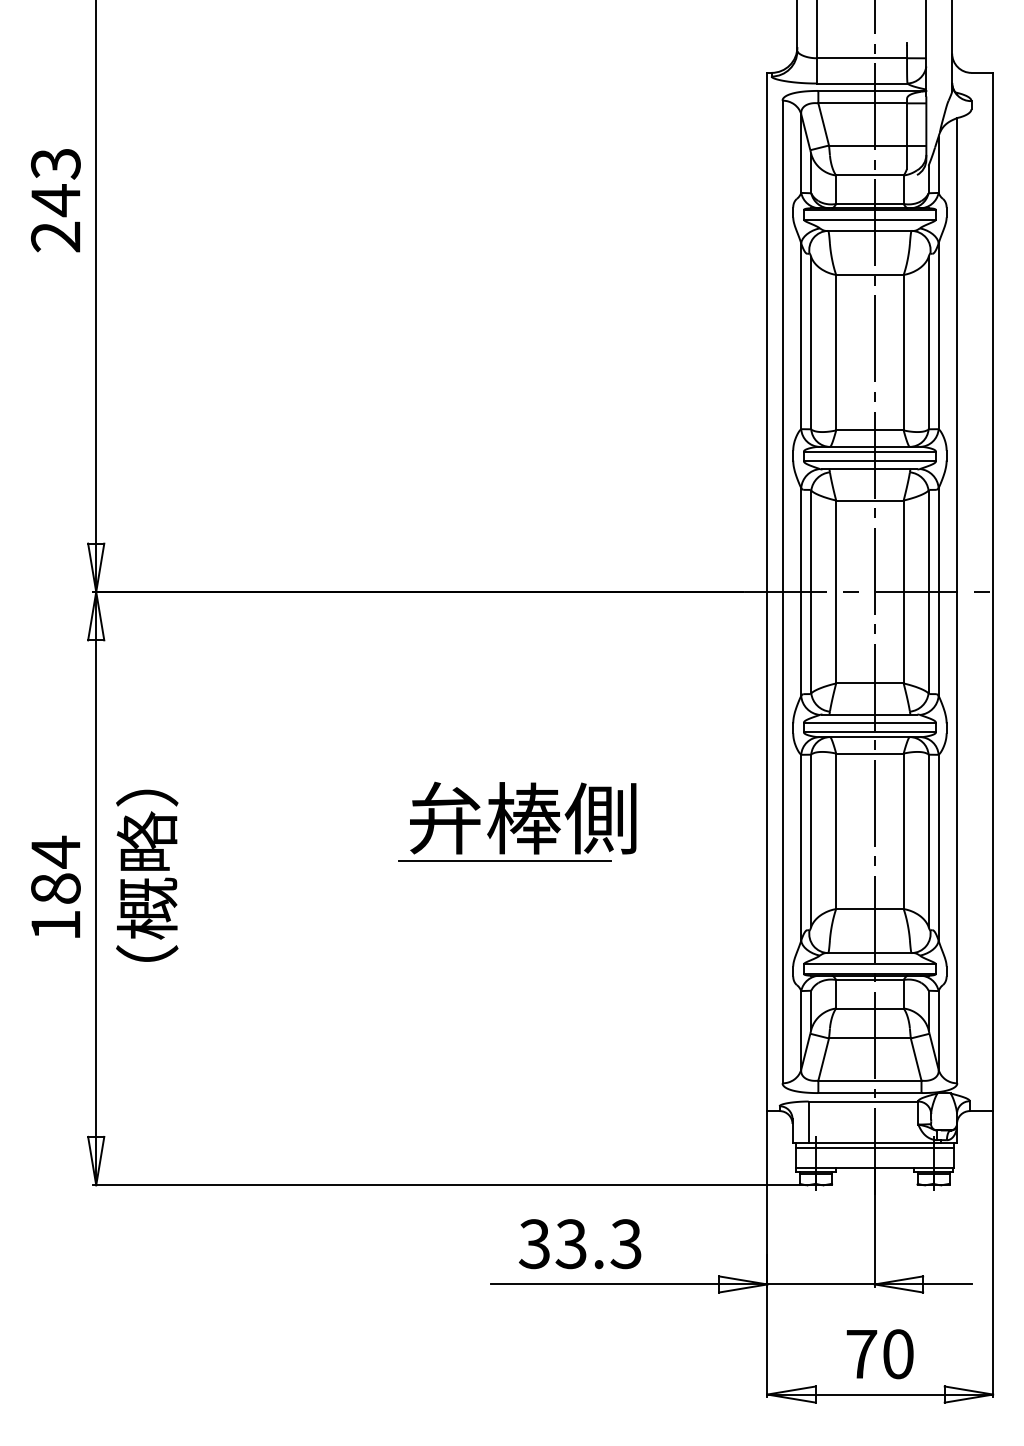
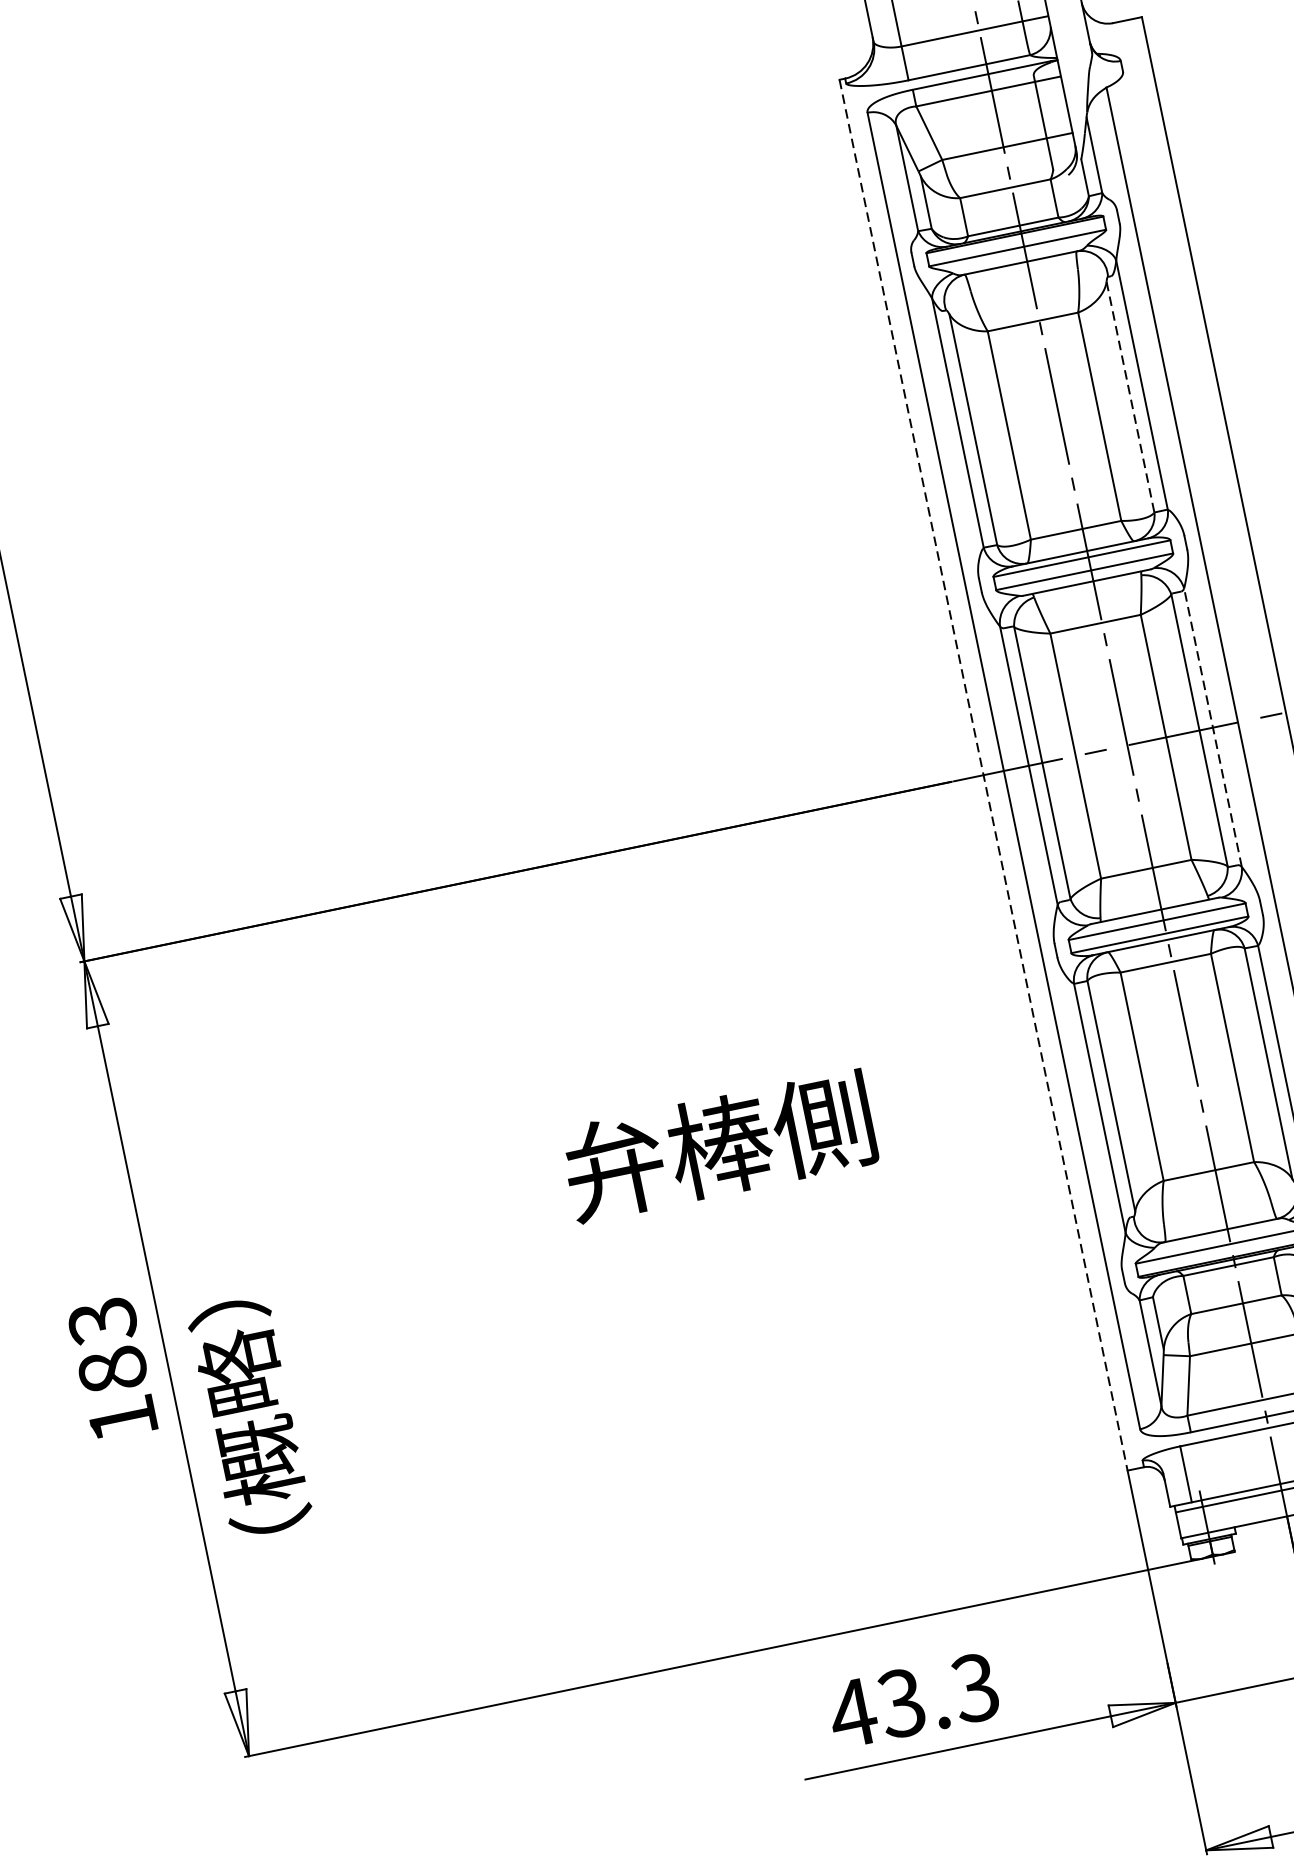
line: (928, 343) -> (1130, 397), solid -> dashed
line: (767, 592) -> (983, 775), solid -> dashed
line: (938, 592) -> (1212, 728), solid -> dashed
text: (55, 851) -> (101, 1320), 184 -> 183
line: (504, 860) -> (705, 1207), removed
text: (147, 875) -> (250, 1416), moved
text: (534, 1244) -> (852, 1713), 33.3 -> 43.3

